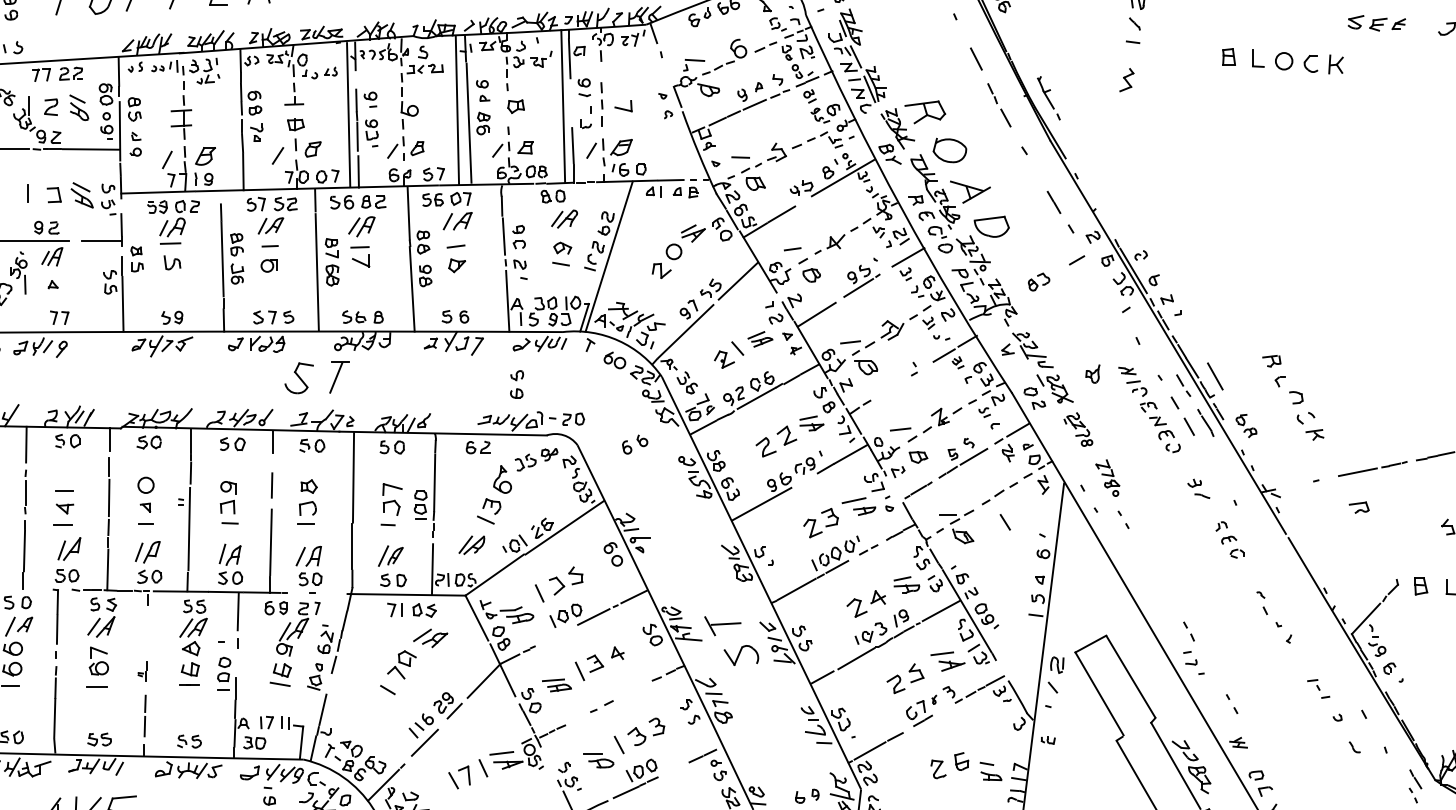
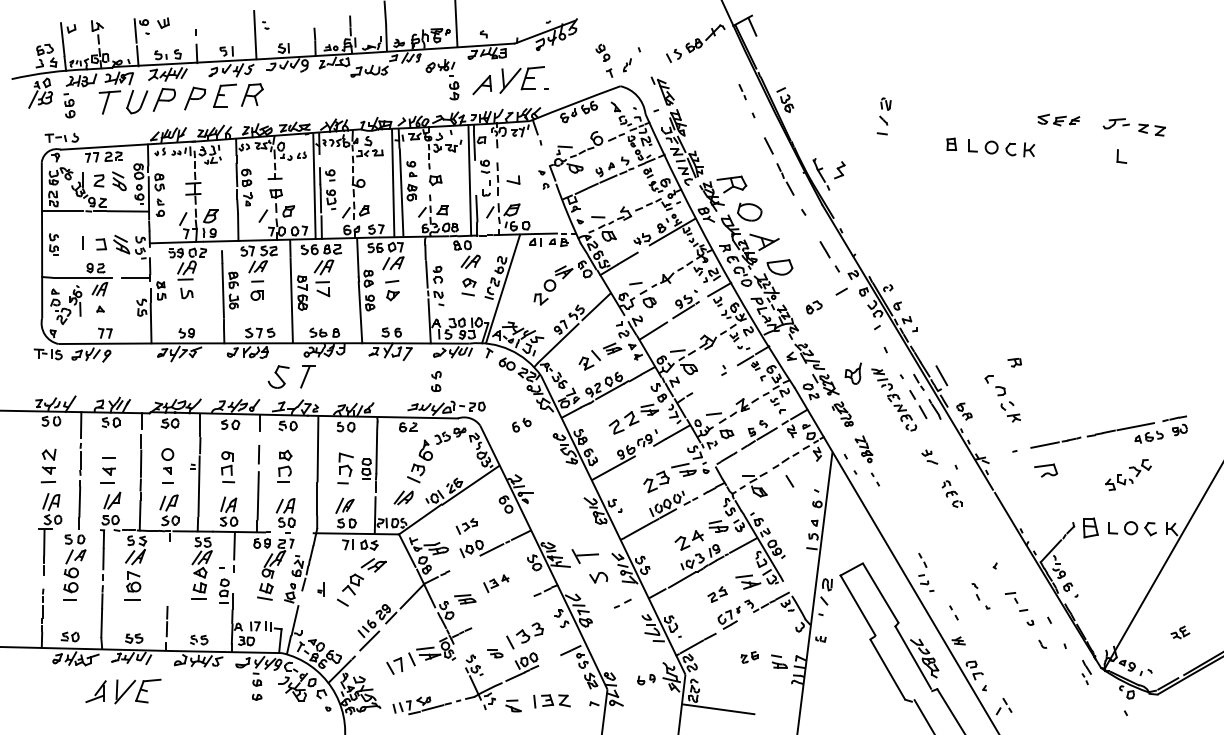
part: (1126, 80) -> (839, 170), moved
part: (1271, 360) -> (1014, 362), moved
part: (1091, 374) -> (852, 374), size x1.6
part: (1358, 507) -> (1045, 470), size x1.6
part: (558, 584) -> (466, 526), size x0.6
part: (1420, 586) -> (1090, 527), size x1.6
part: (1268, 609) -> (980, 596), moved
part: (741, 655) -> (598, 577), size x0.7
part: (600, 663) -> (496, 583), size x0.7
part: (141, 671) -> (320, 589), moved
part: (905, 678) -> (717, 594), size x0.7
part: (1318, 688) -> (1016, 601), size x1.4
part: (601, 706) -> (622, 603), moved
part: (597, 760) -> (494, 653), size x0.7
part: (949, 765) -> (749, 657), size x0.6

